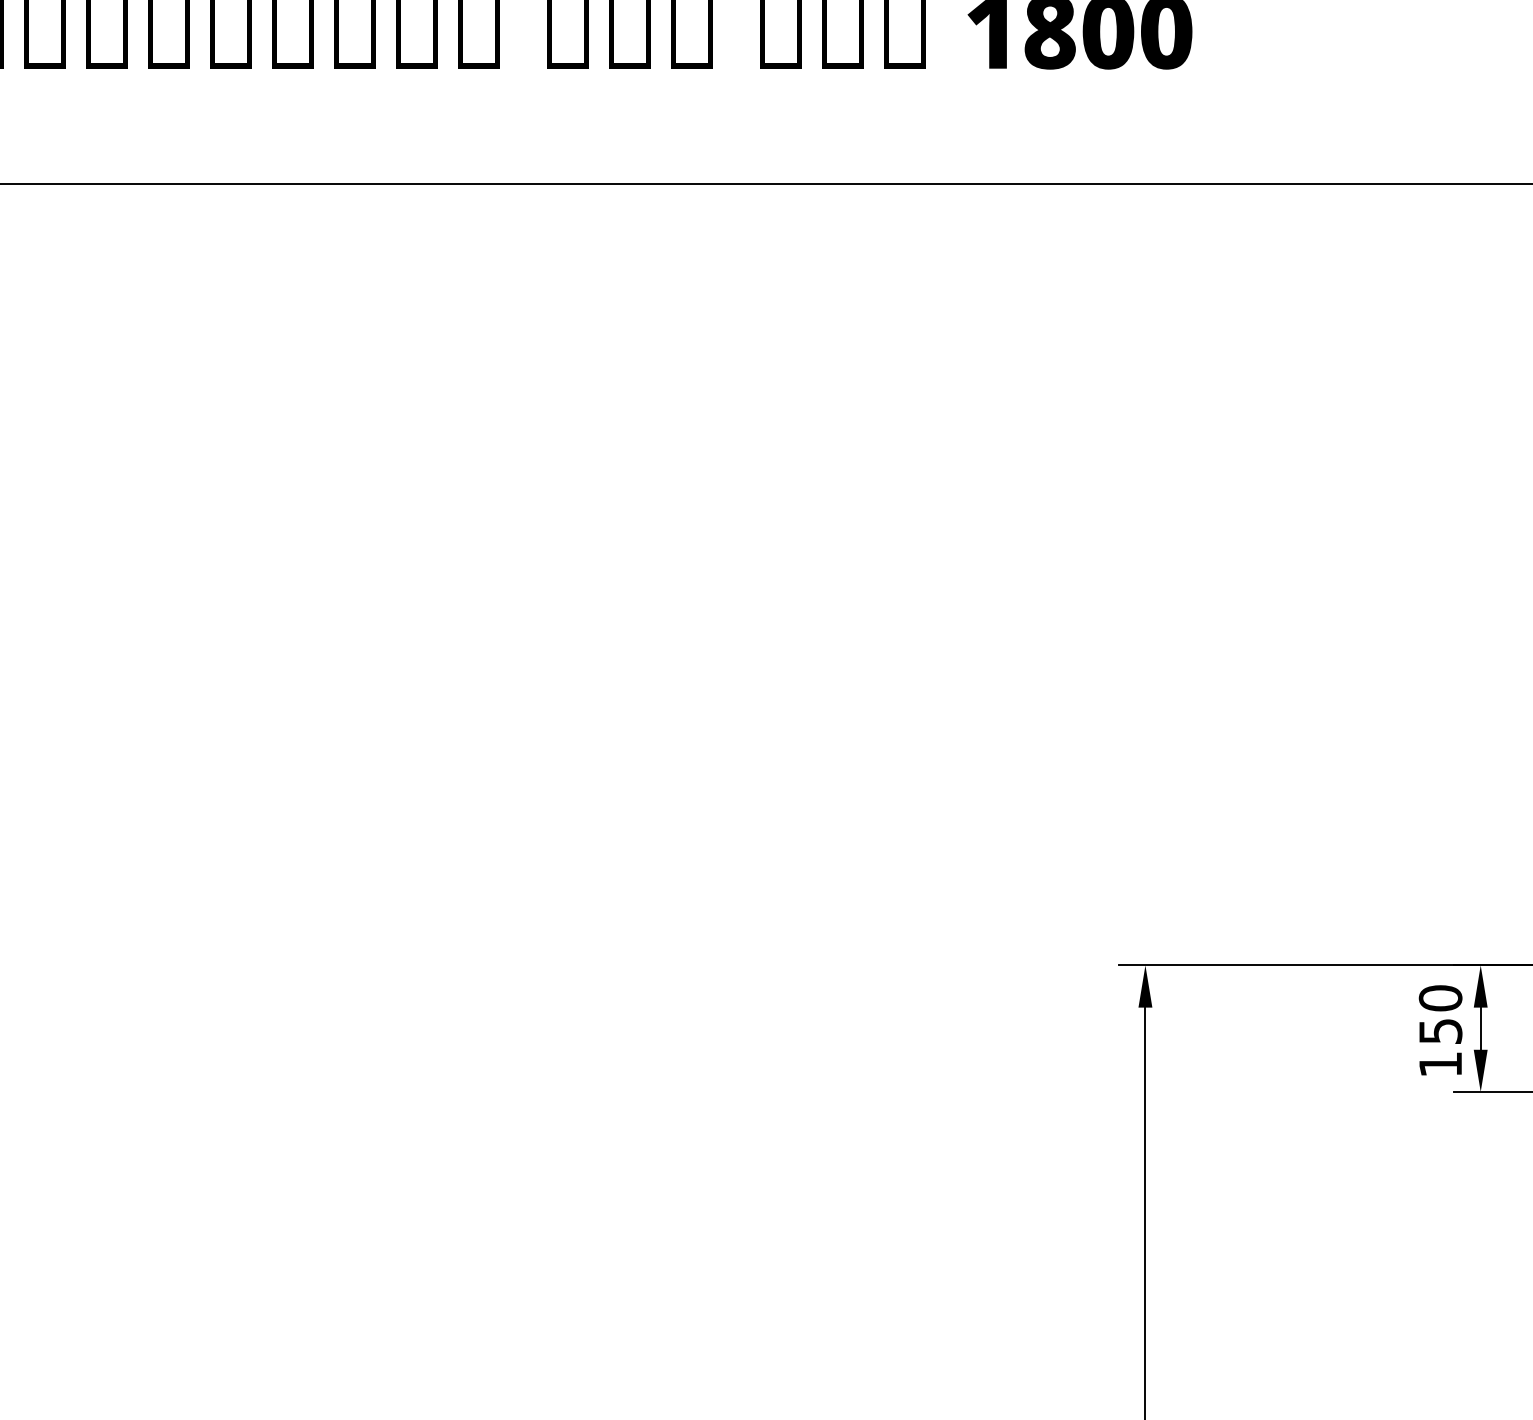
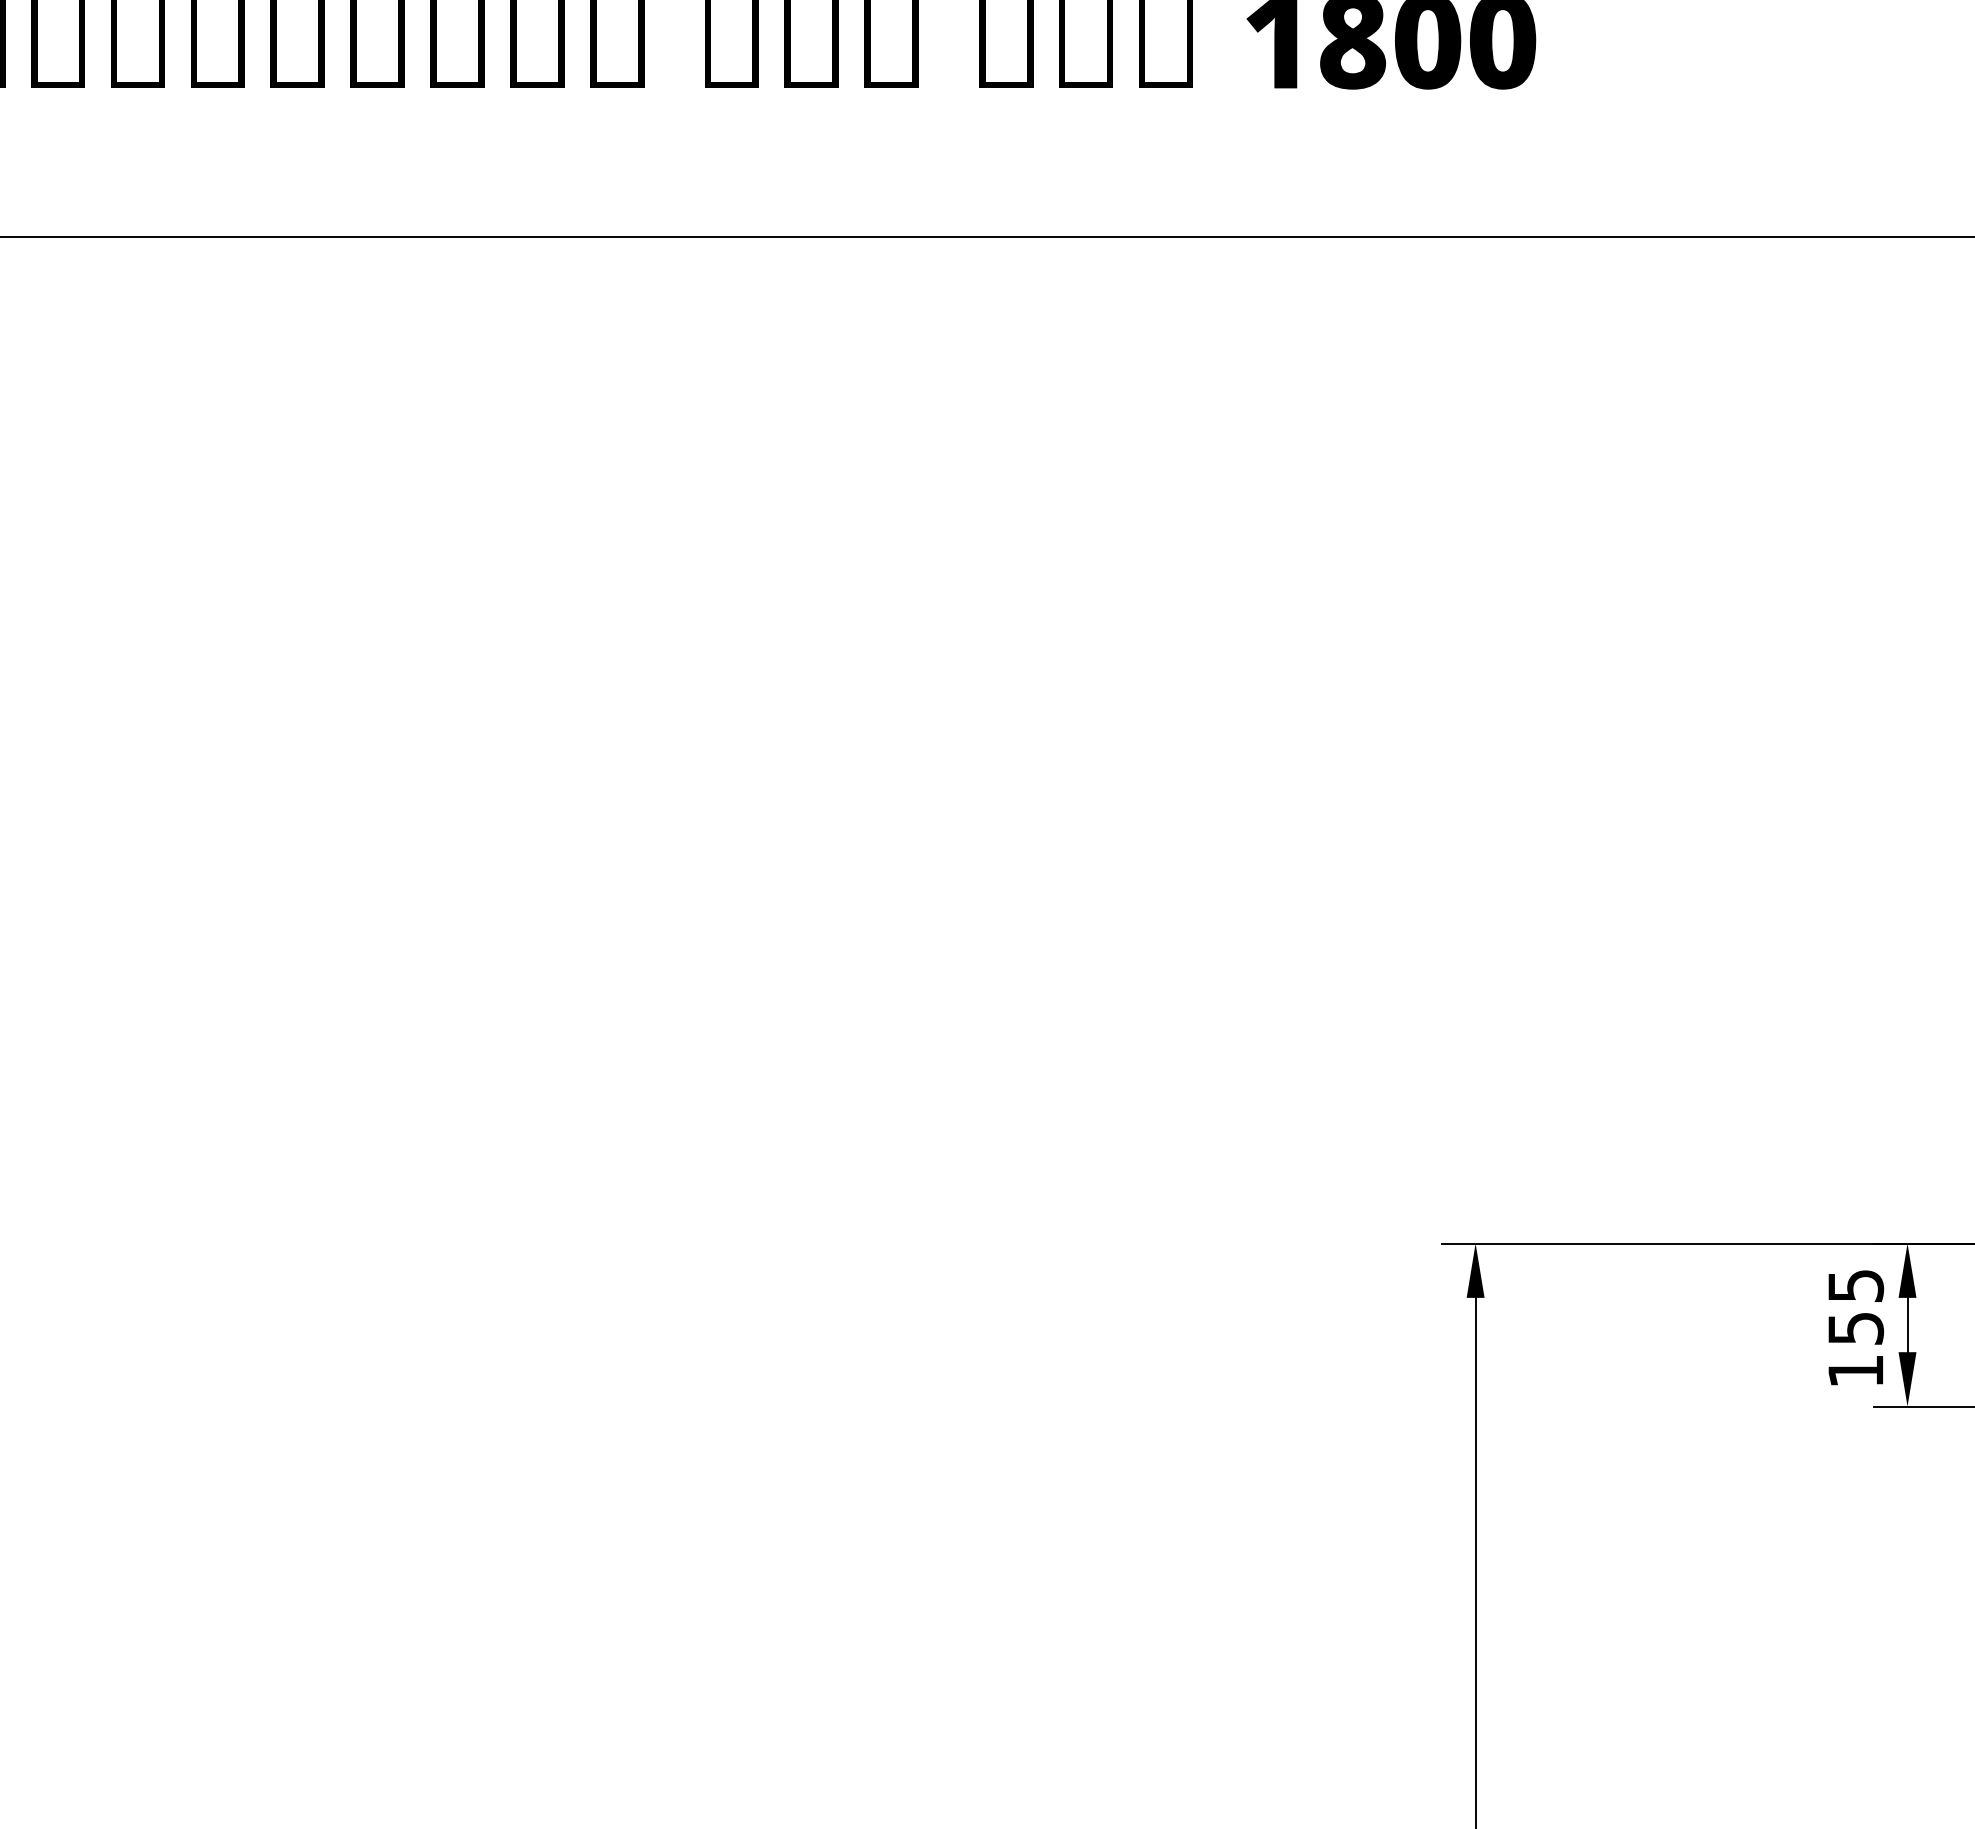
text: (1440, 998) -> (1855, 1285), 150 -> 155

